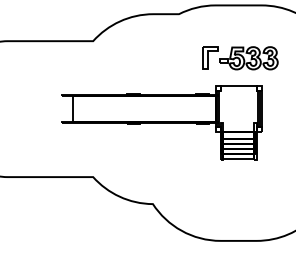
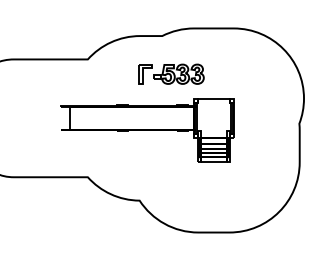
part: (240, 57) -> (171, 73), moved

